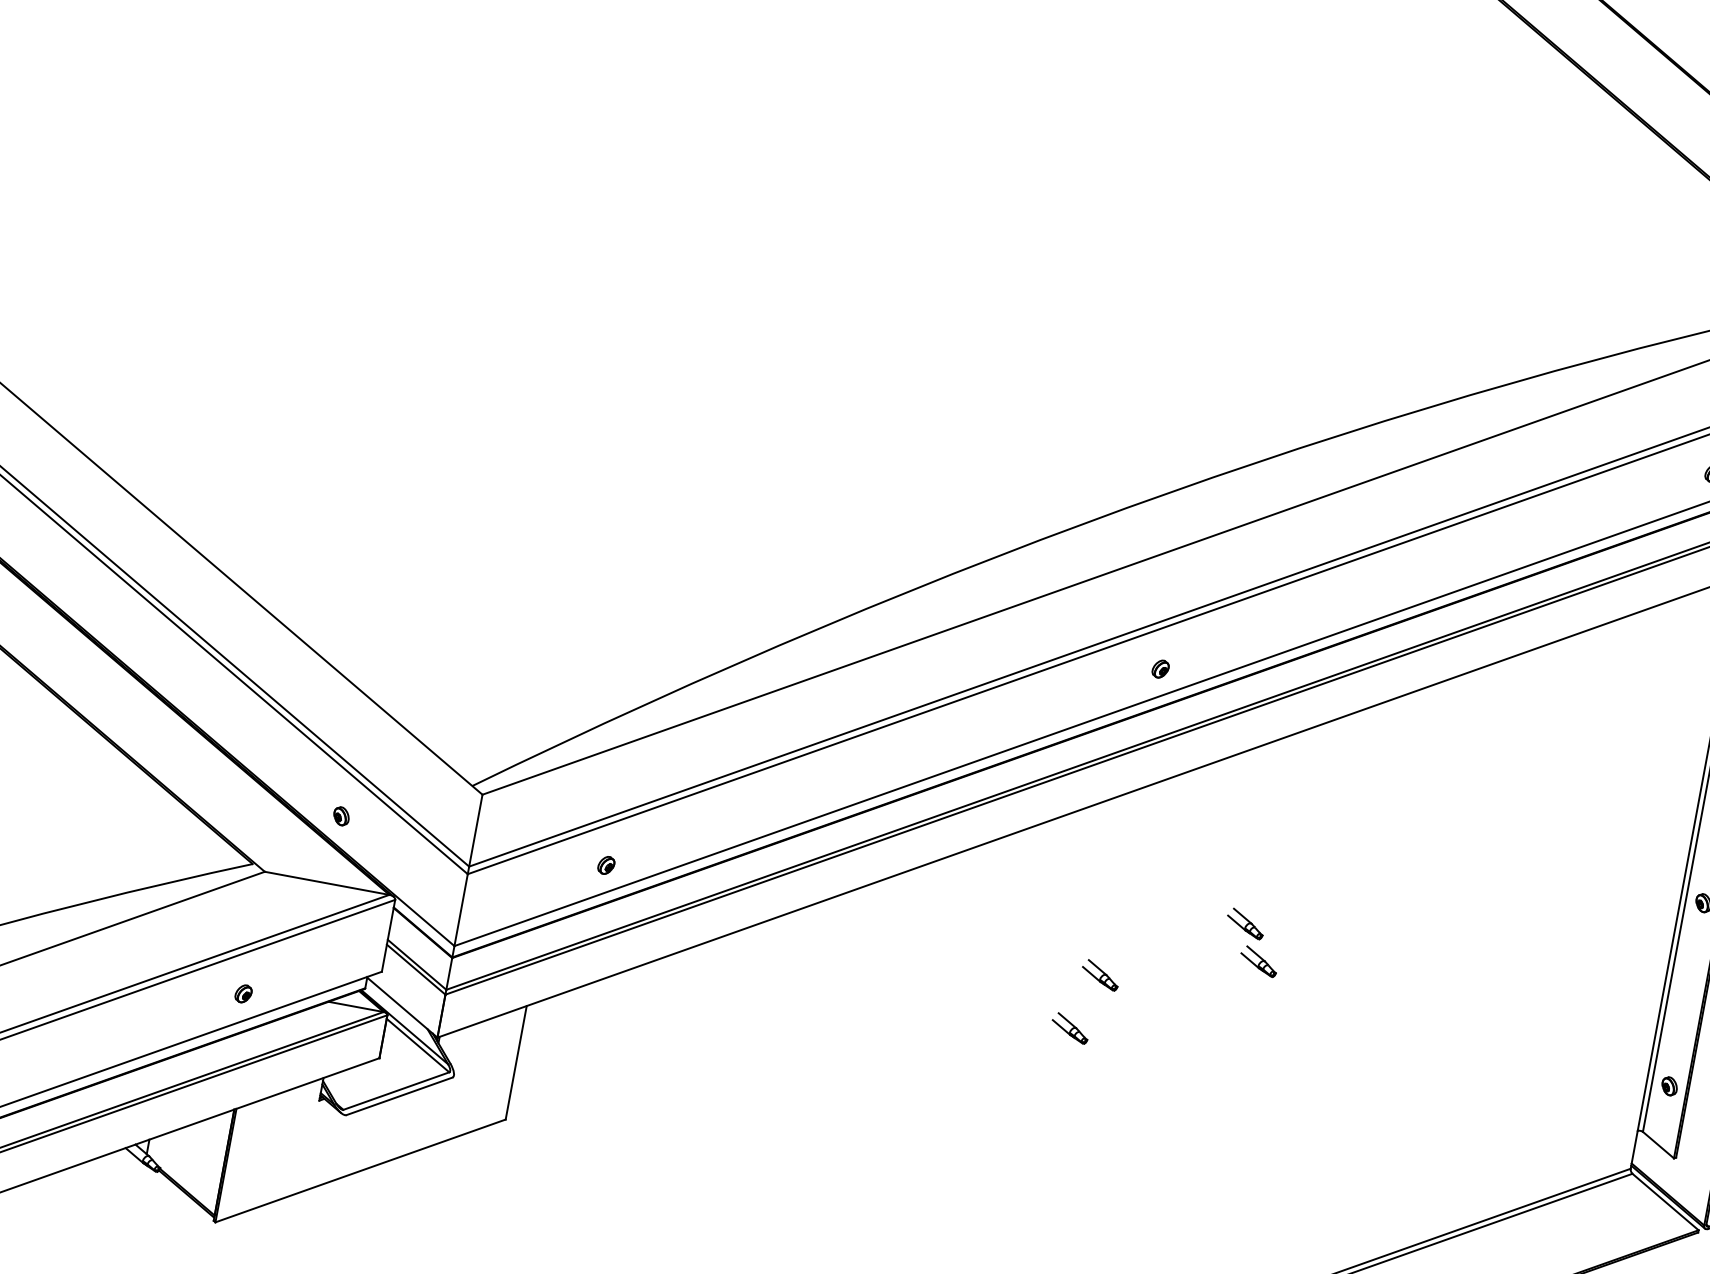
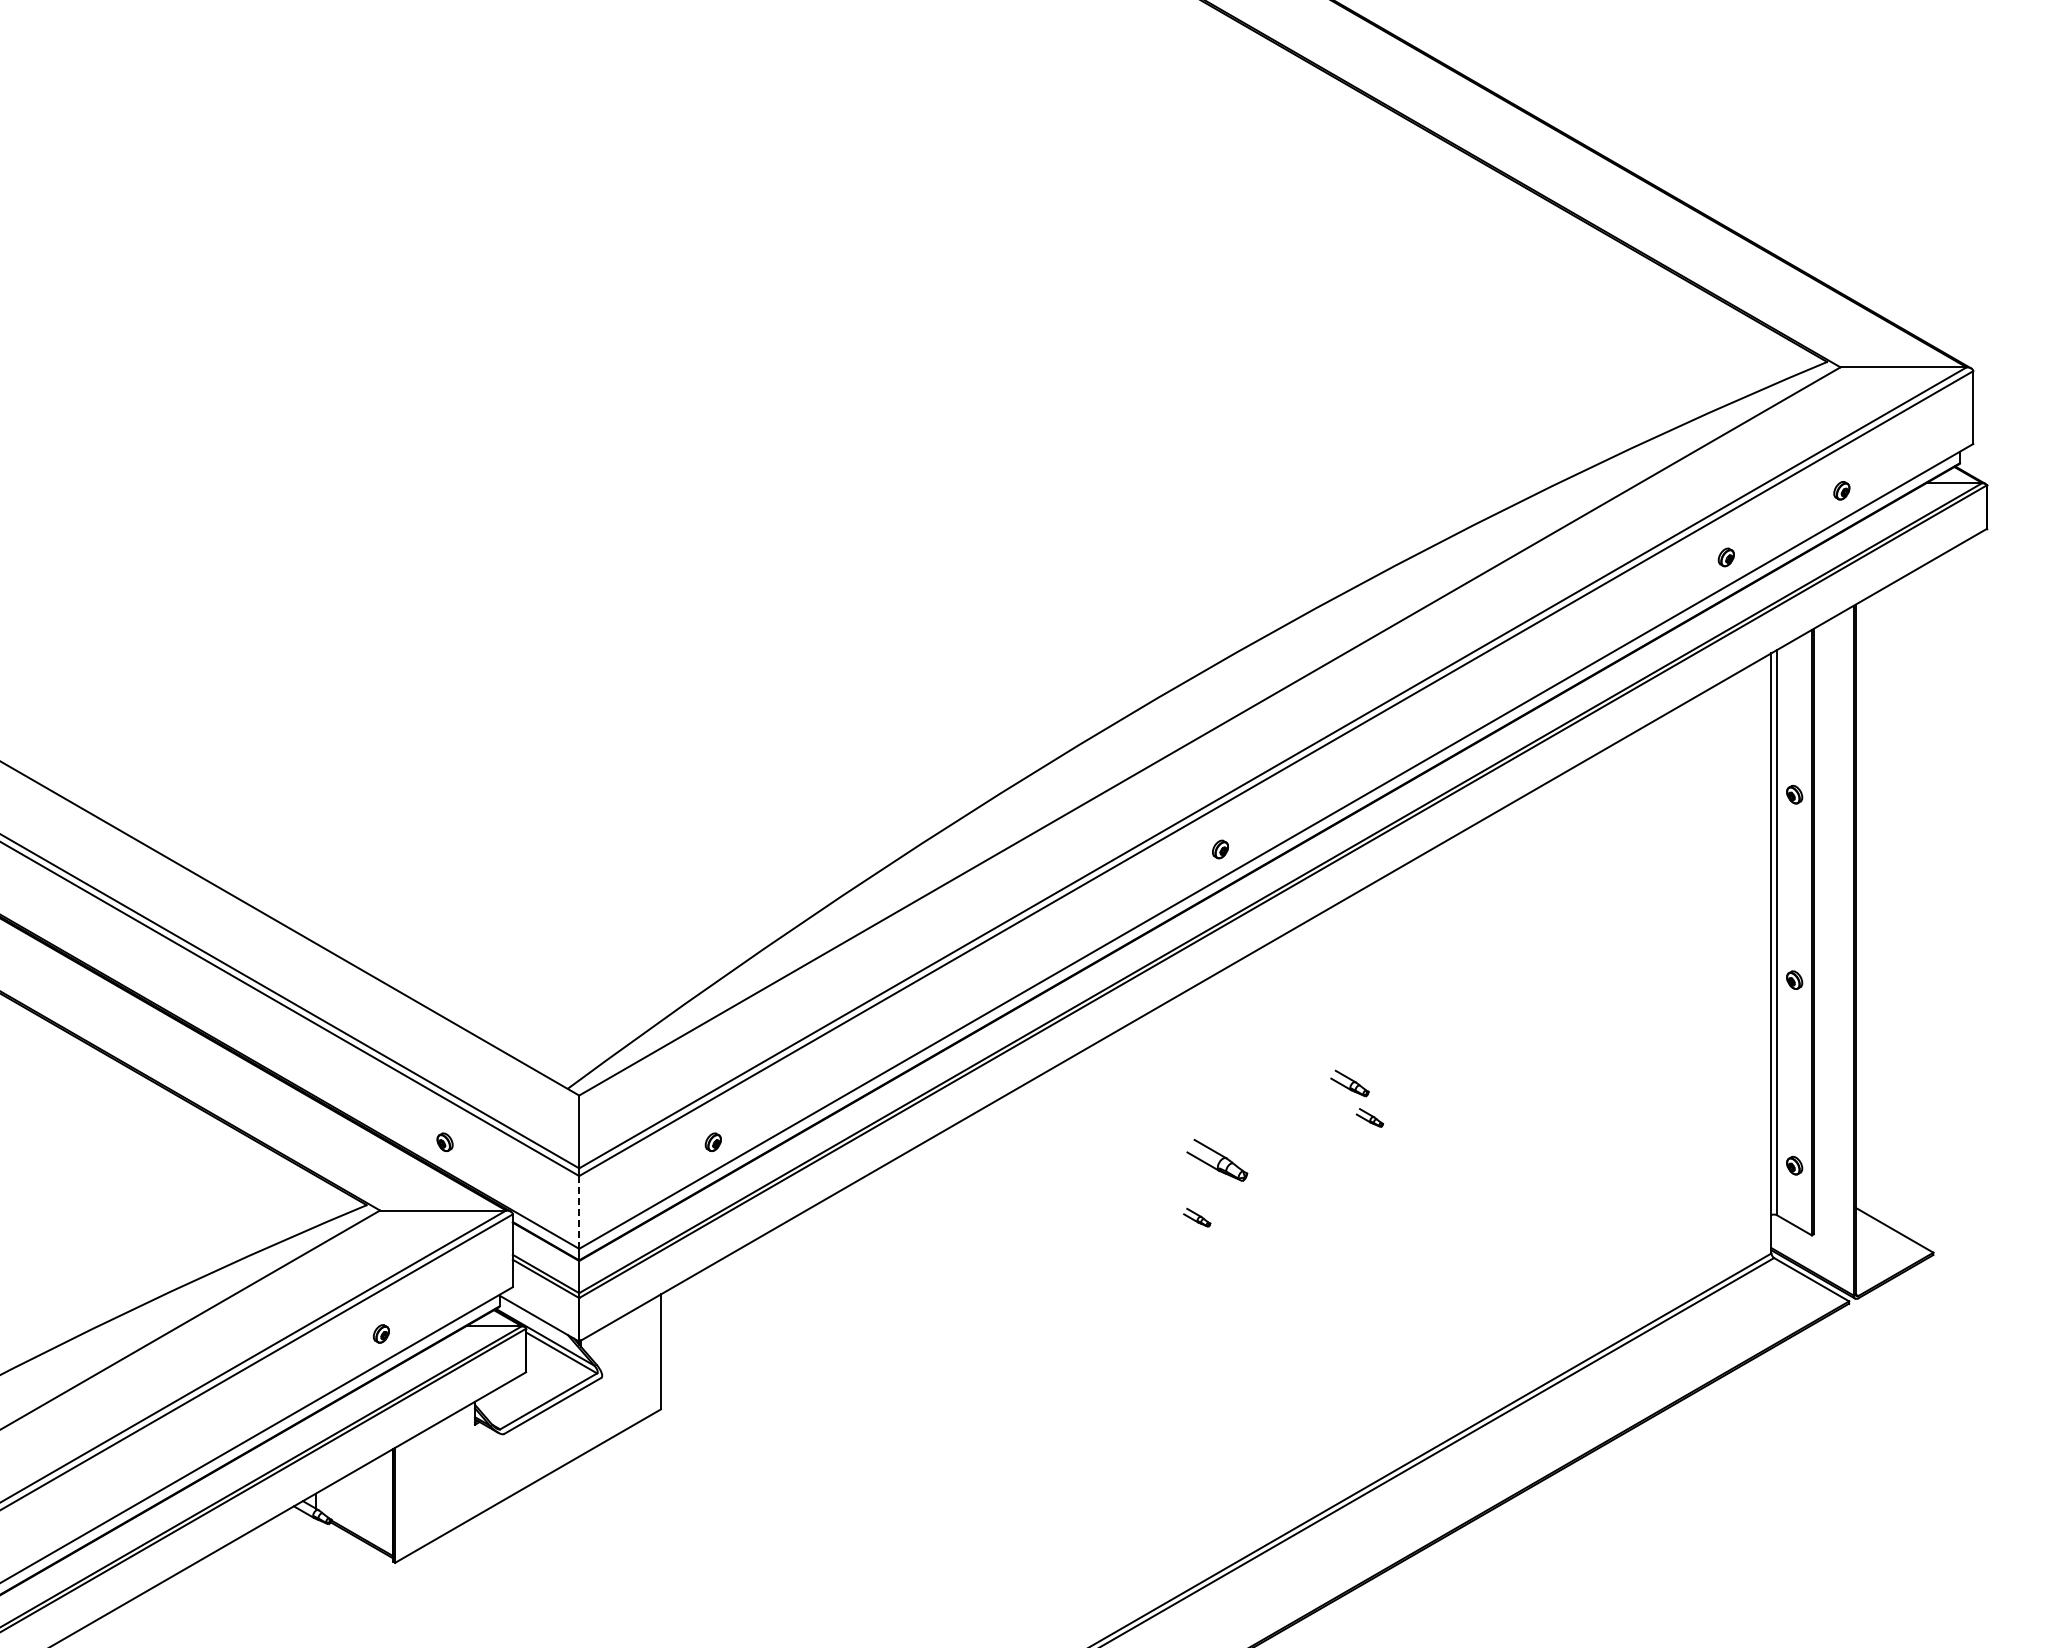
line: (461, 910) -> (579, 1212), solid -> dashed
part: (1258, 960) -> (1369, 1117), size x0.7
part: (1099, 974) -> (1216, 1159), size x1.6
part: (1069, 1028) -> (1196, 1217), size x0.7

